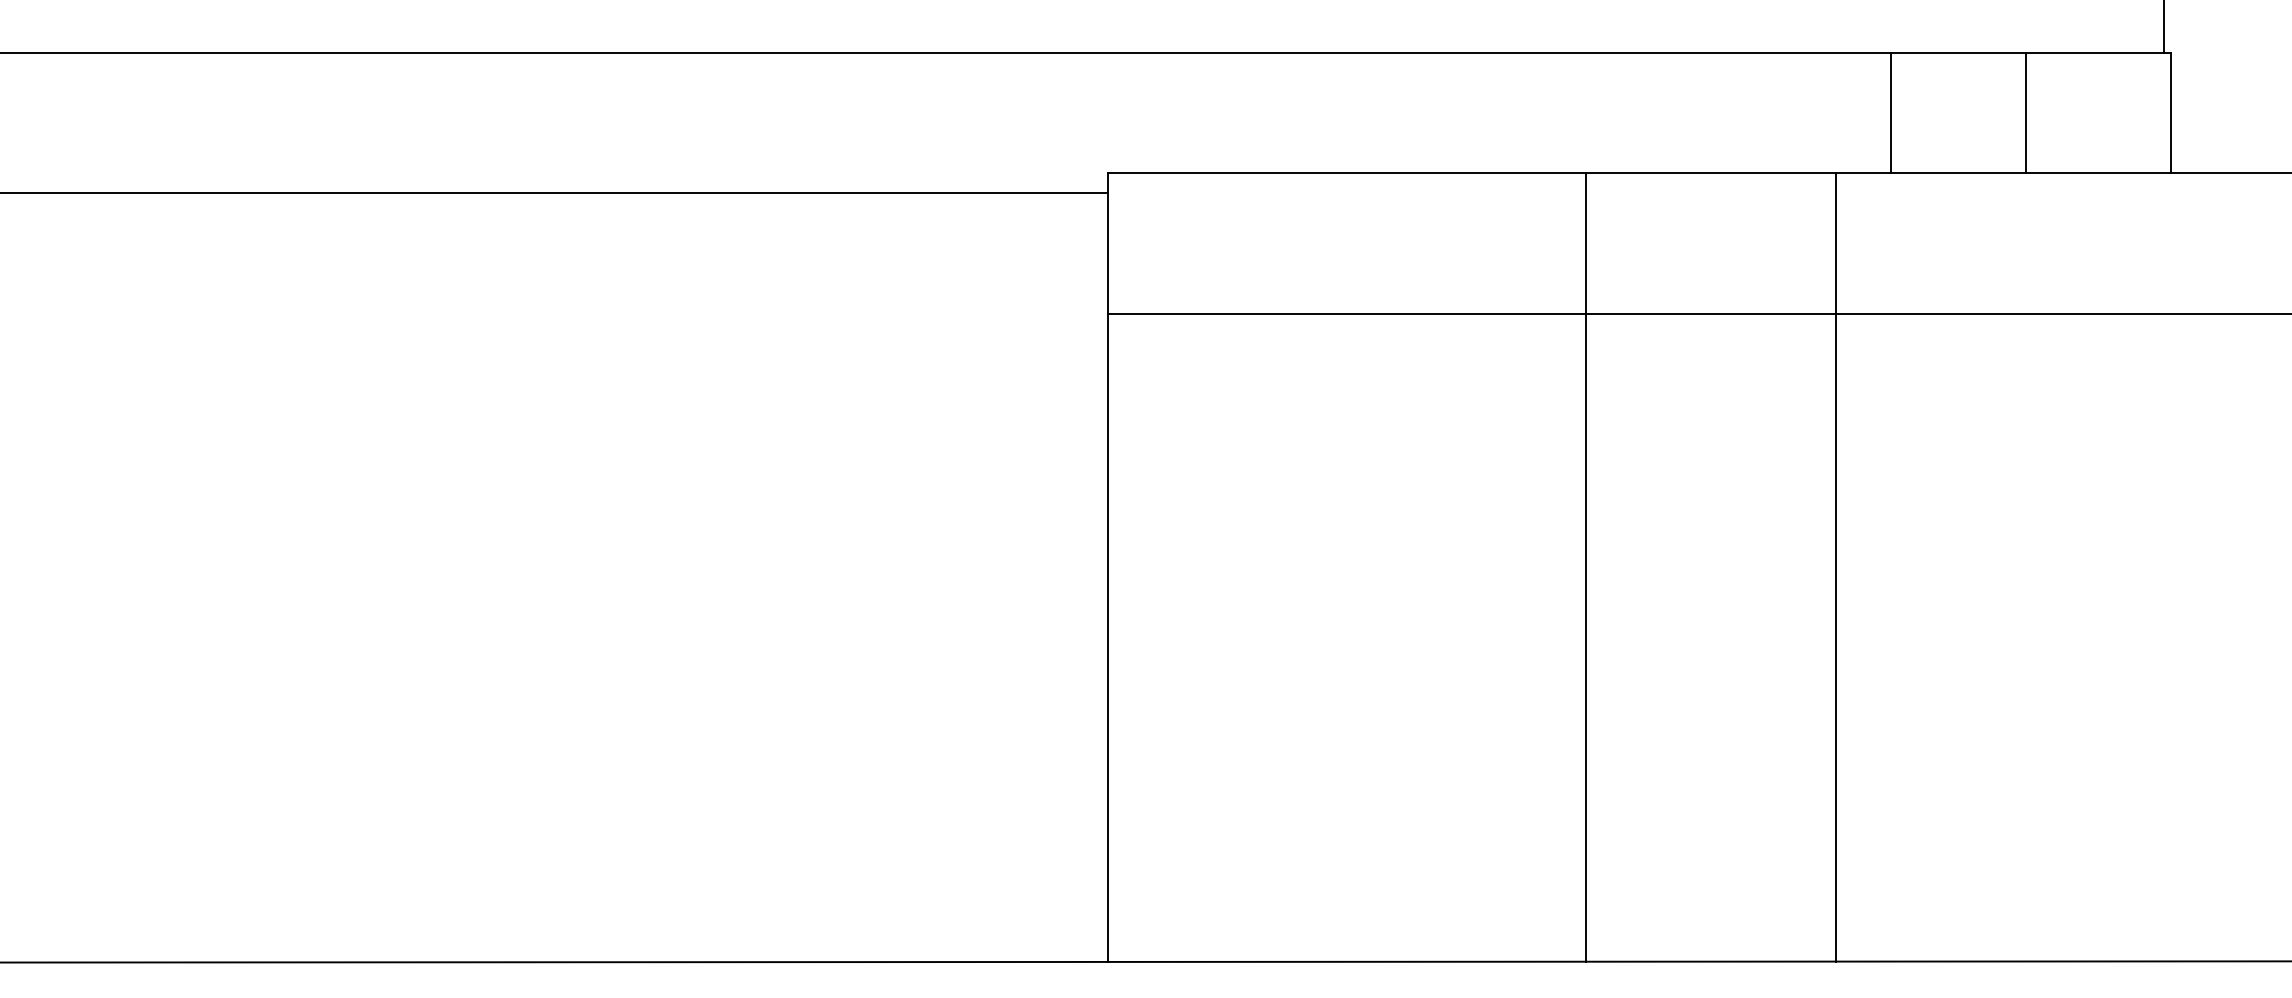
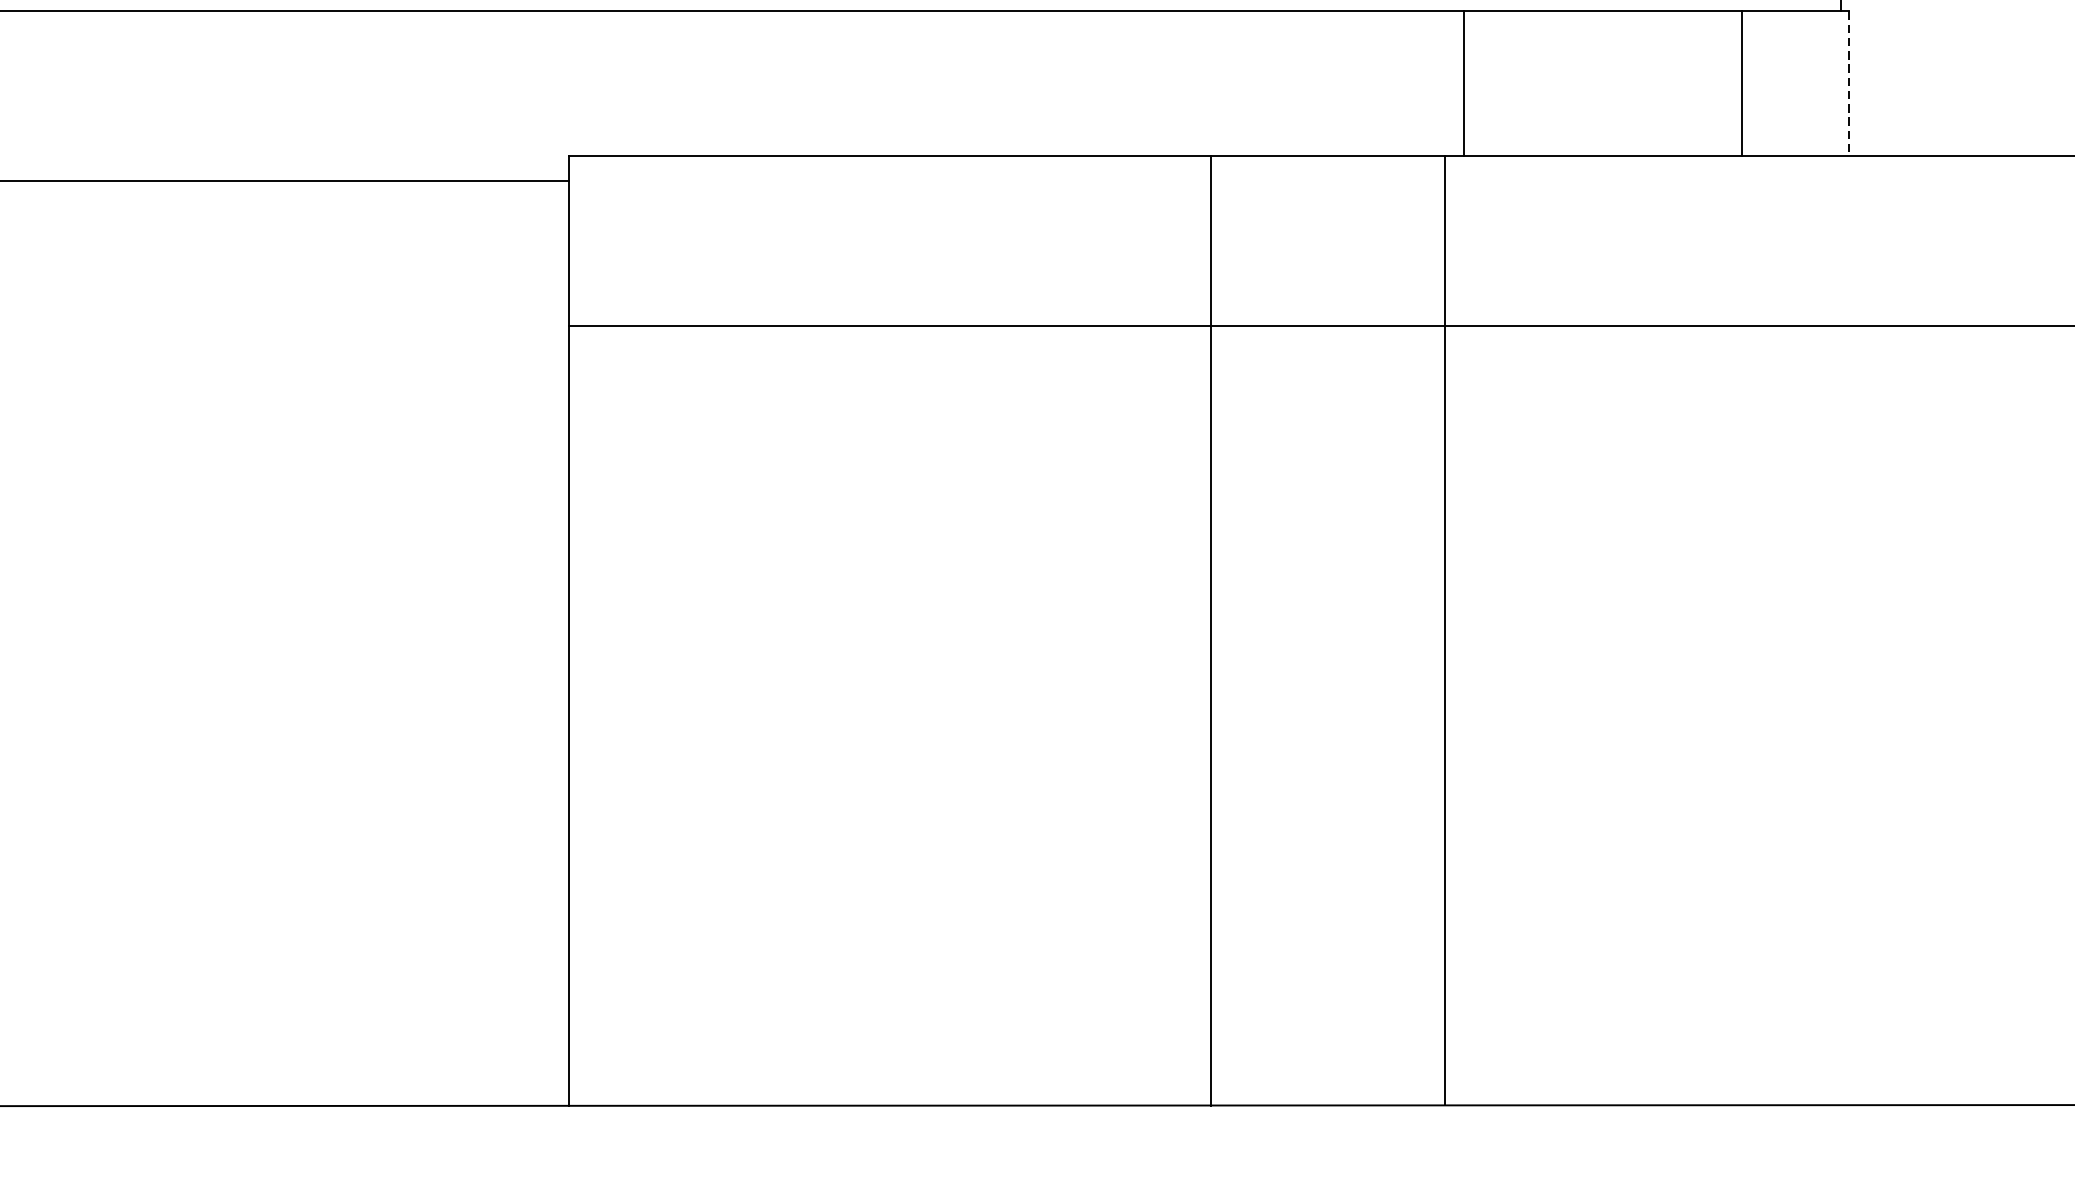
line: (1891, 112) -> (1464, 83), moved
line: (2025, 112) -> (1741, 83), moved
line: (2171, 113) -> (1849, 84), solid -> dashed
line: (1585, 567) -> (1210, 630), moved

